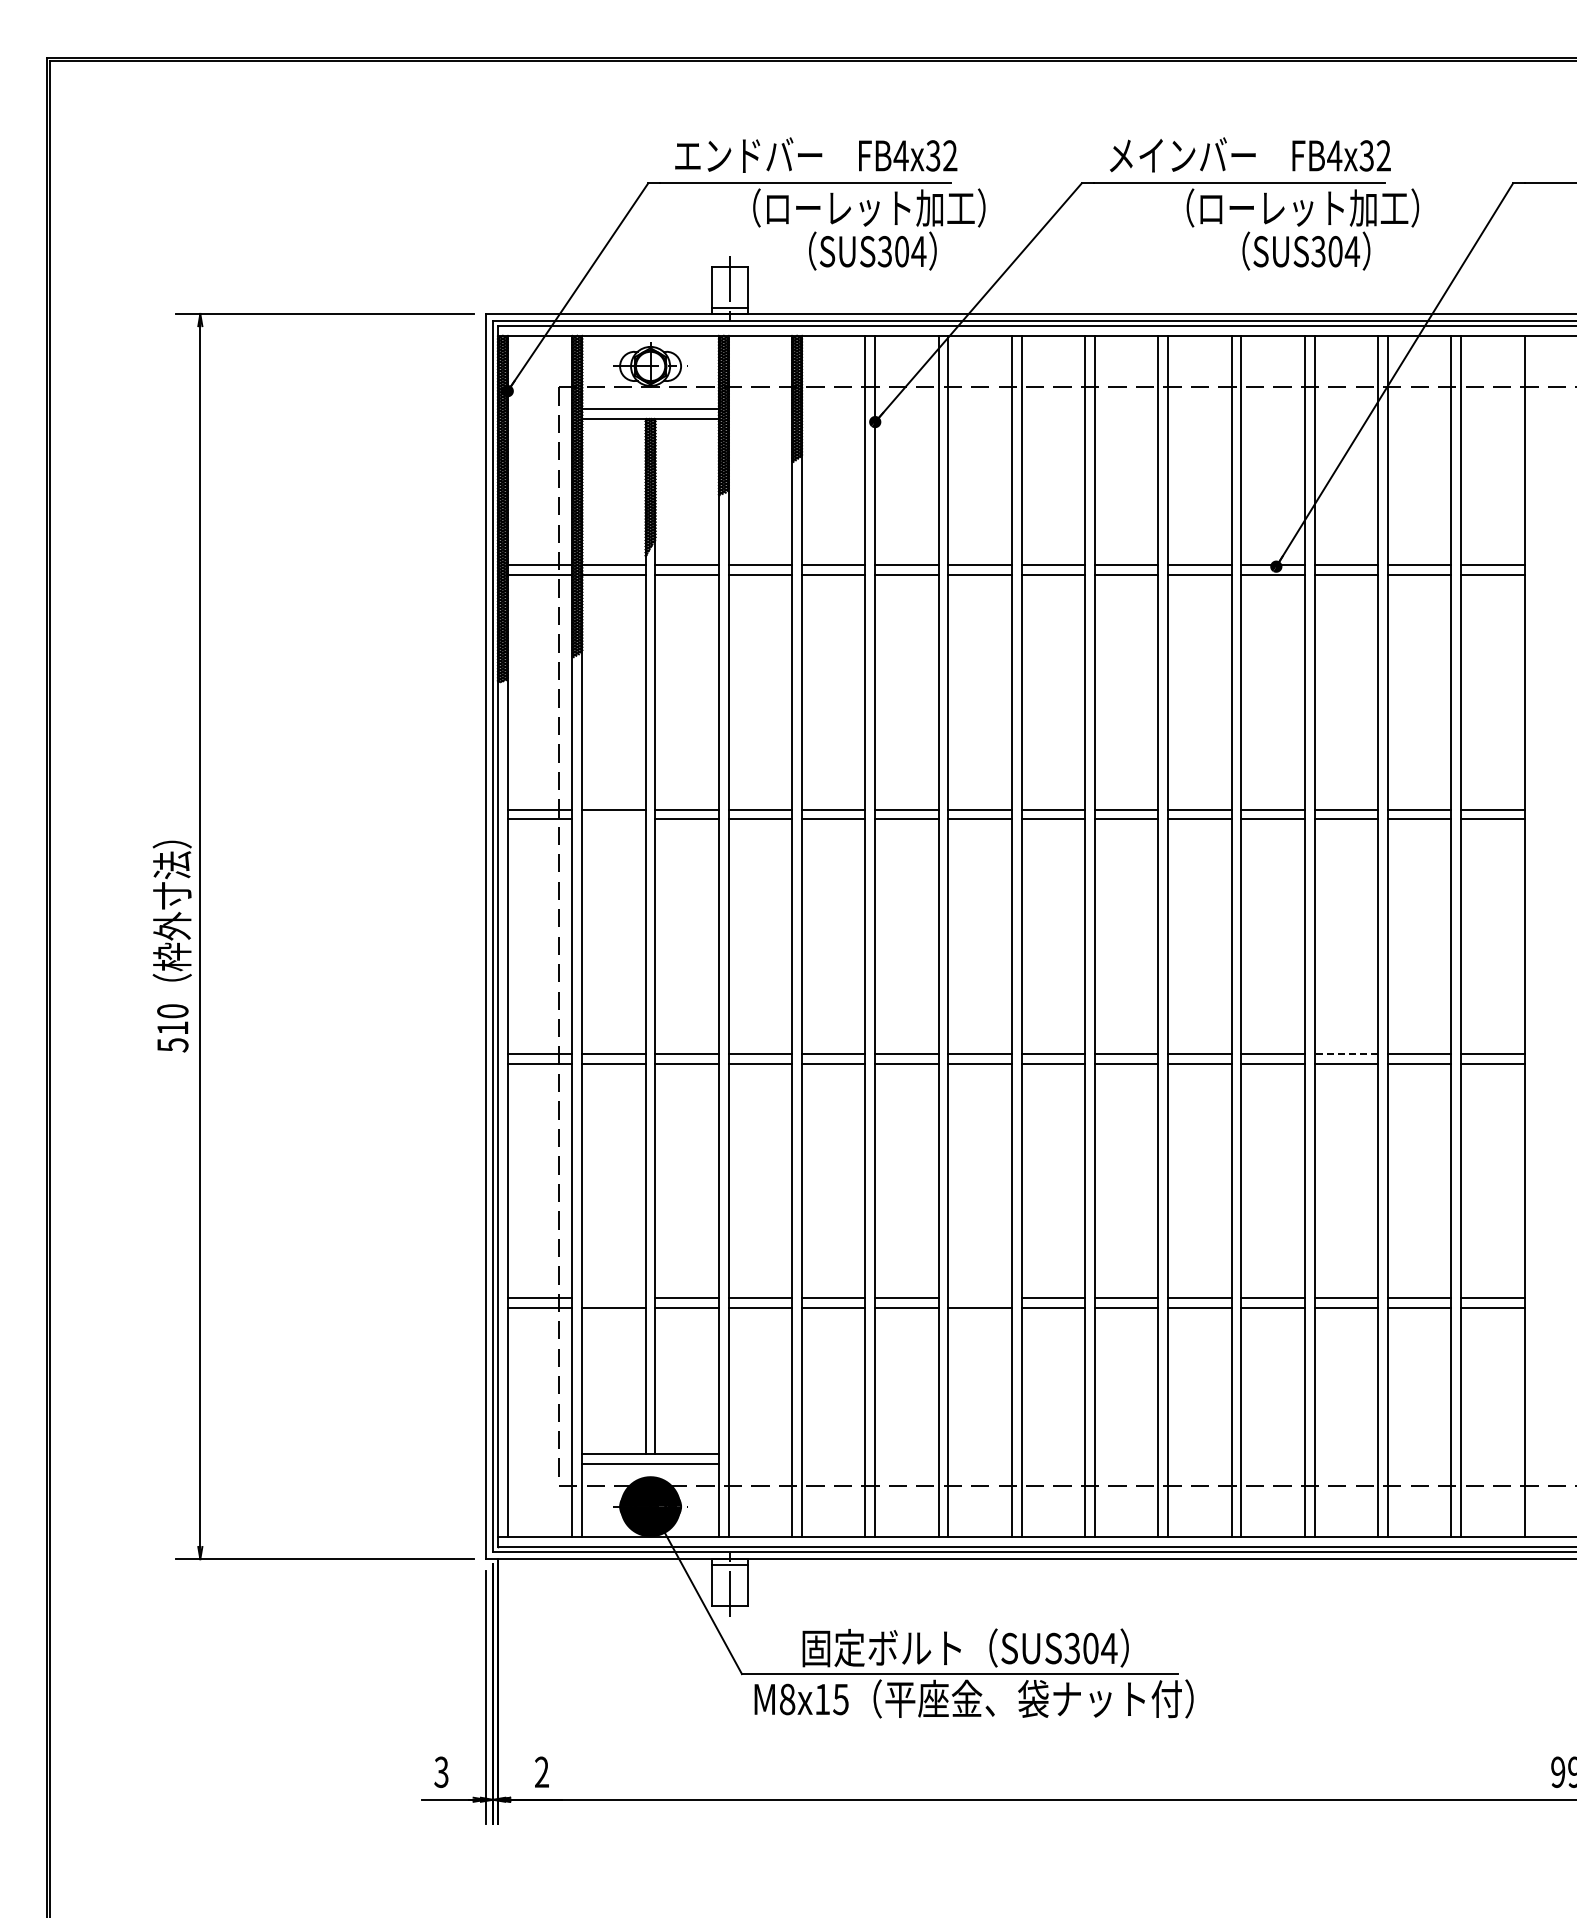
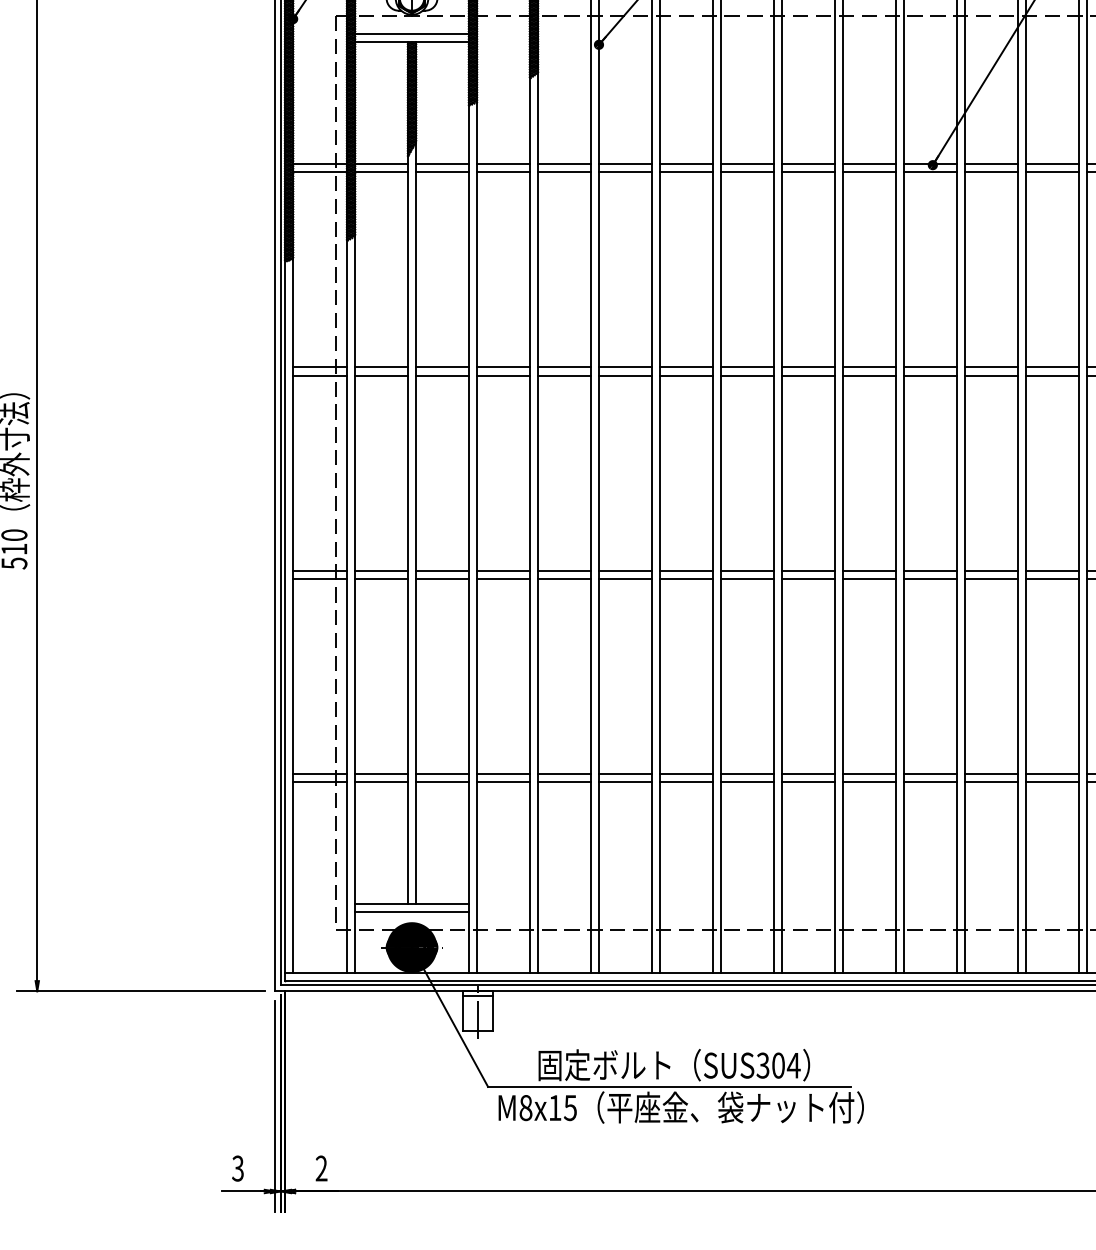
line: (613, 819) -> (381, 375), added
line: (1346, 1053) -> (991, 570), dashed -> solid
line: (613, 1297) -> (381, 773), added
line: (979, 1297) -> (685, 773), added

